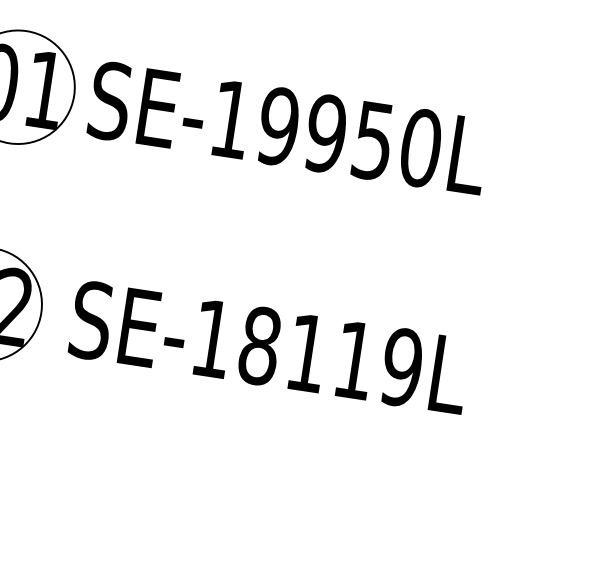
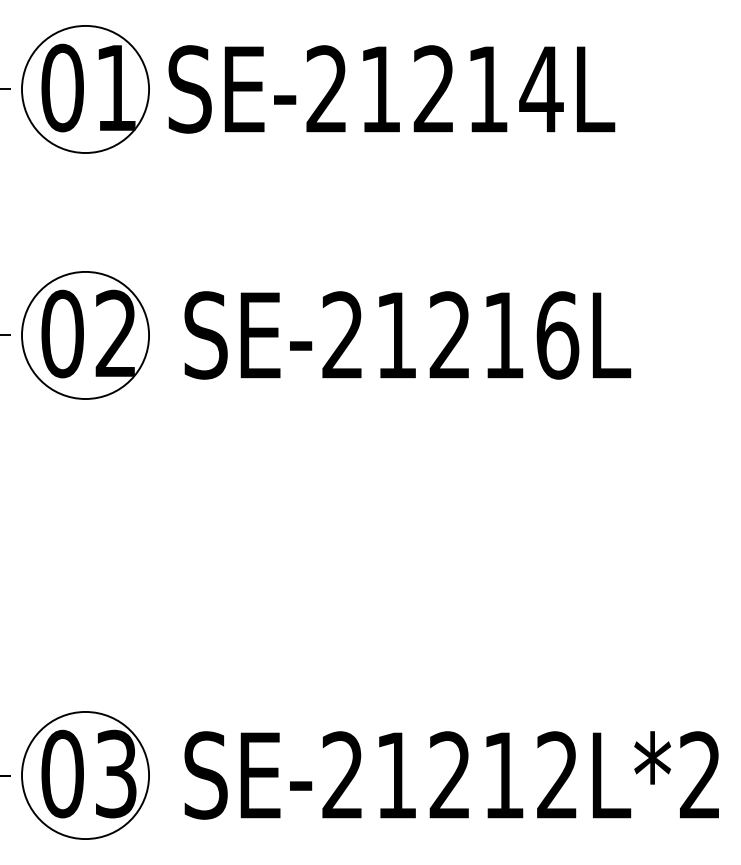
text: (326, 133) -> (434, 89), SE-19950L -> SE-21214L
text: (307, 353) -> (450, 335), SE-18119L -> SE-21216L

